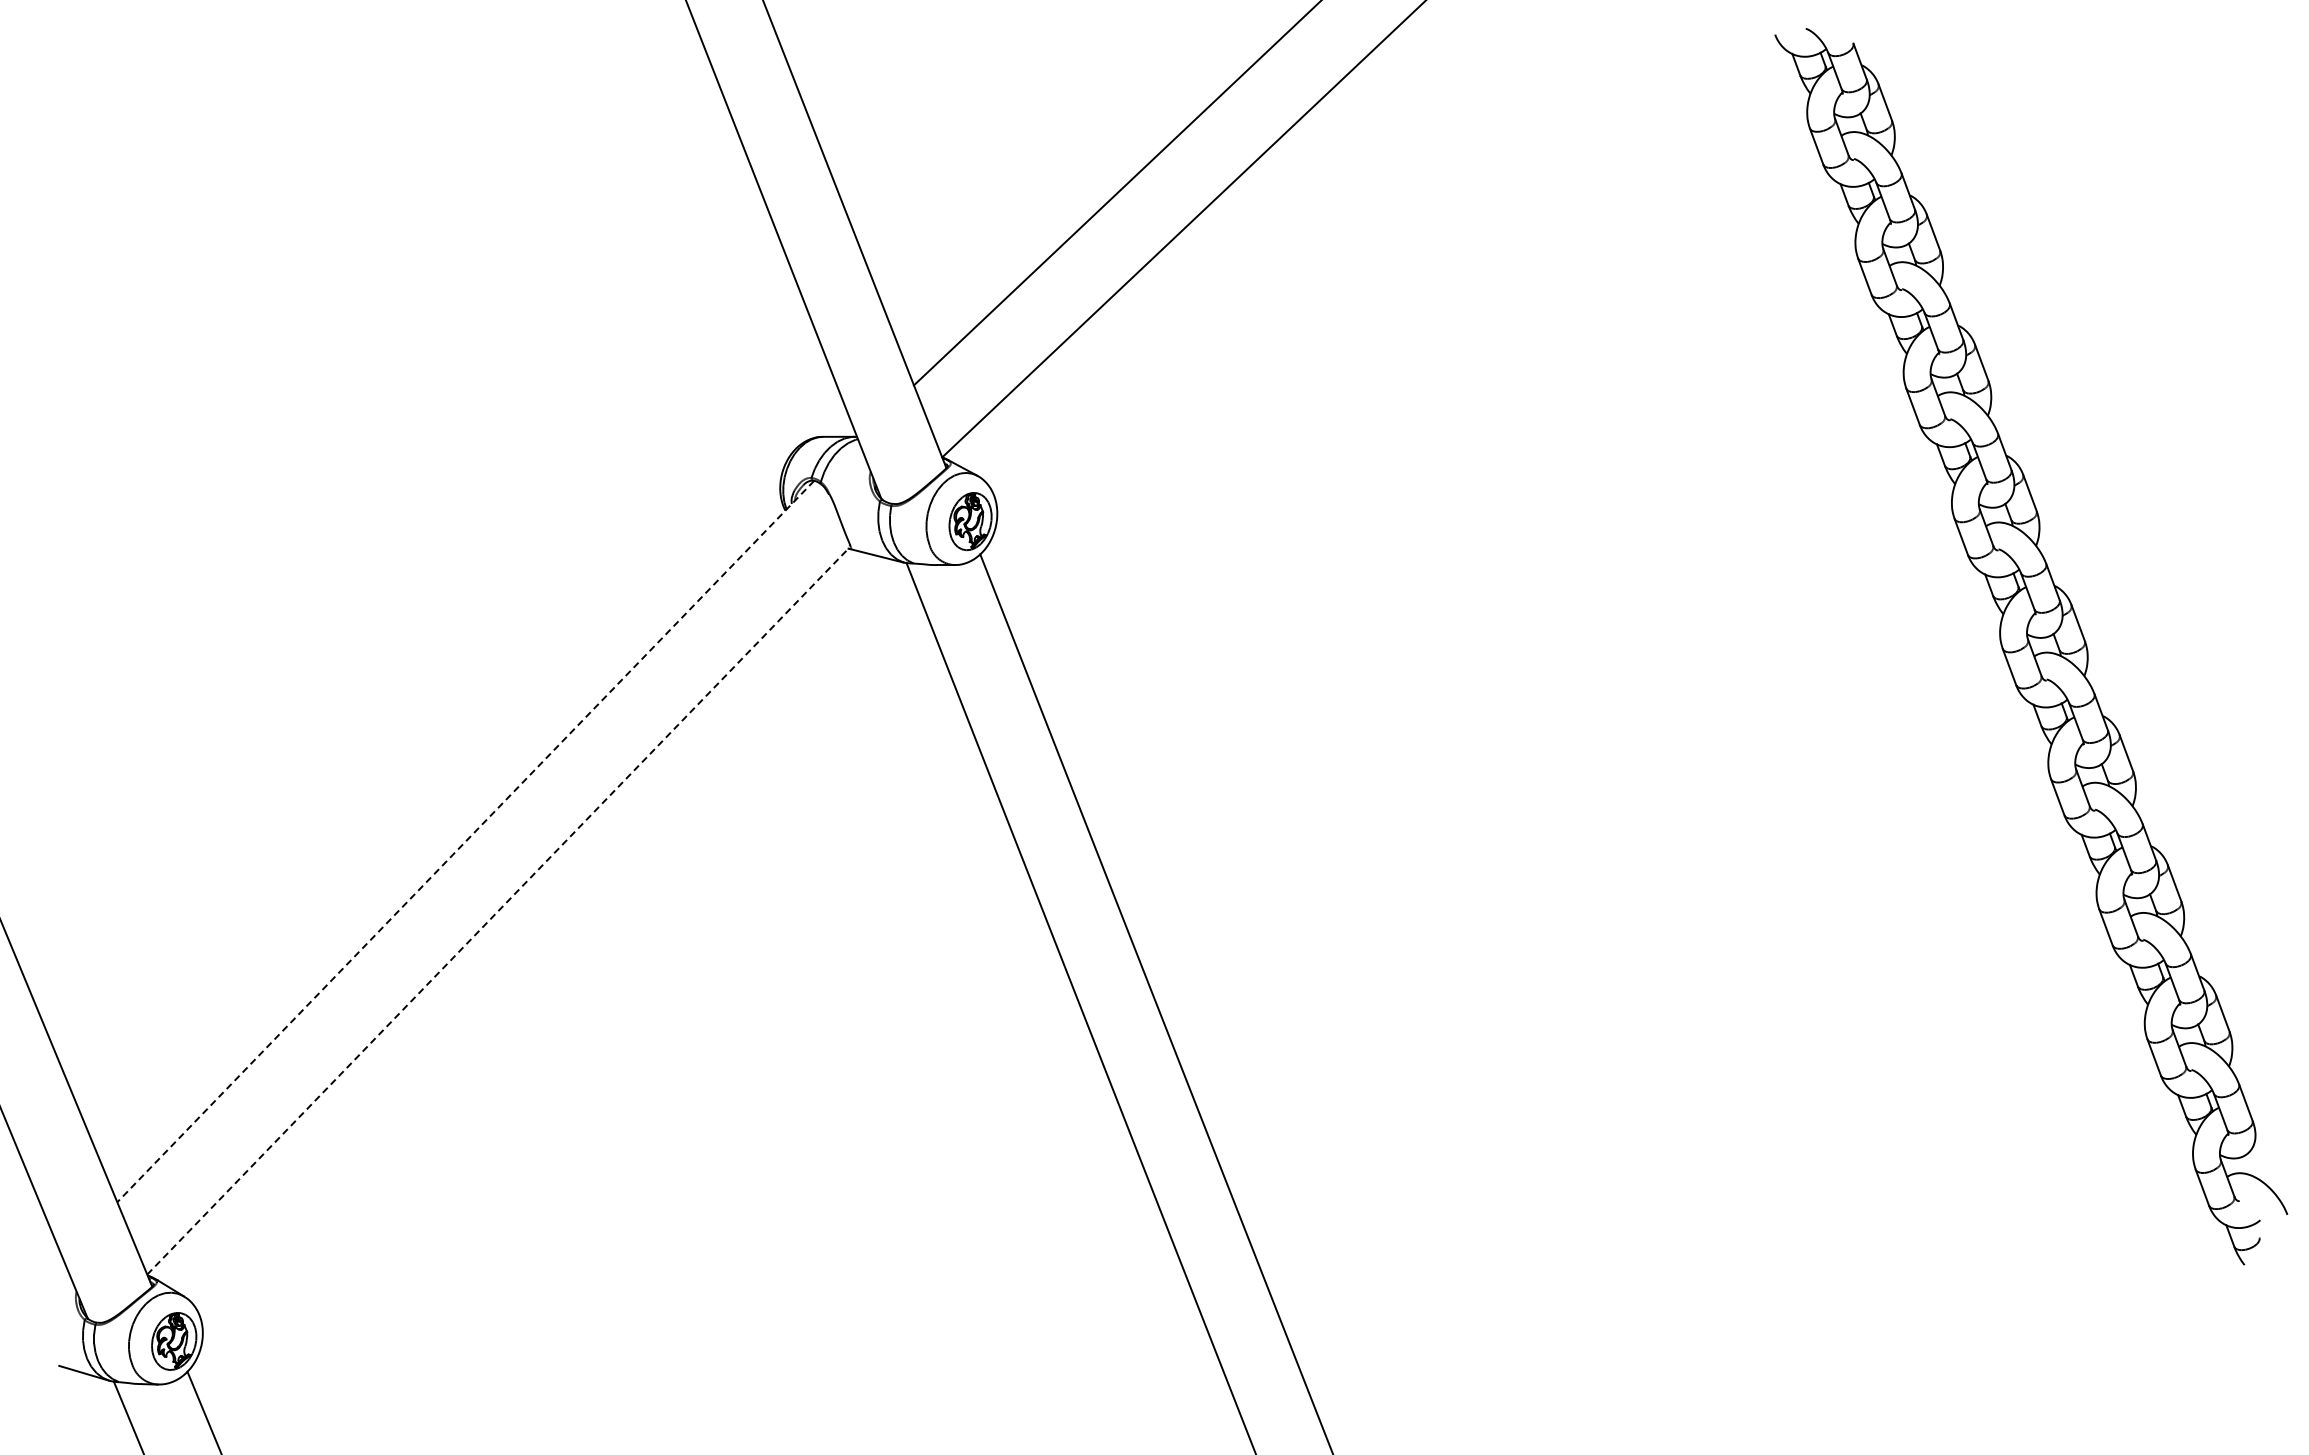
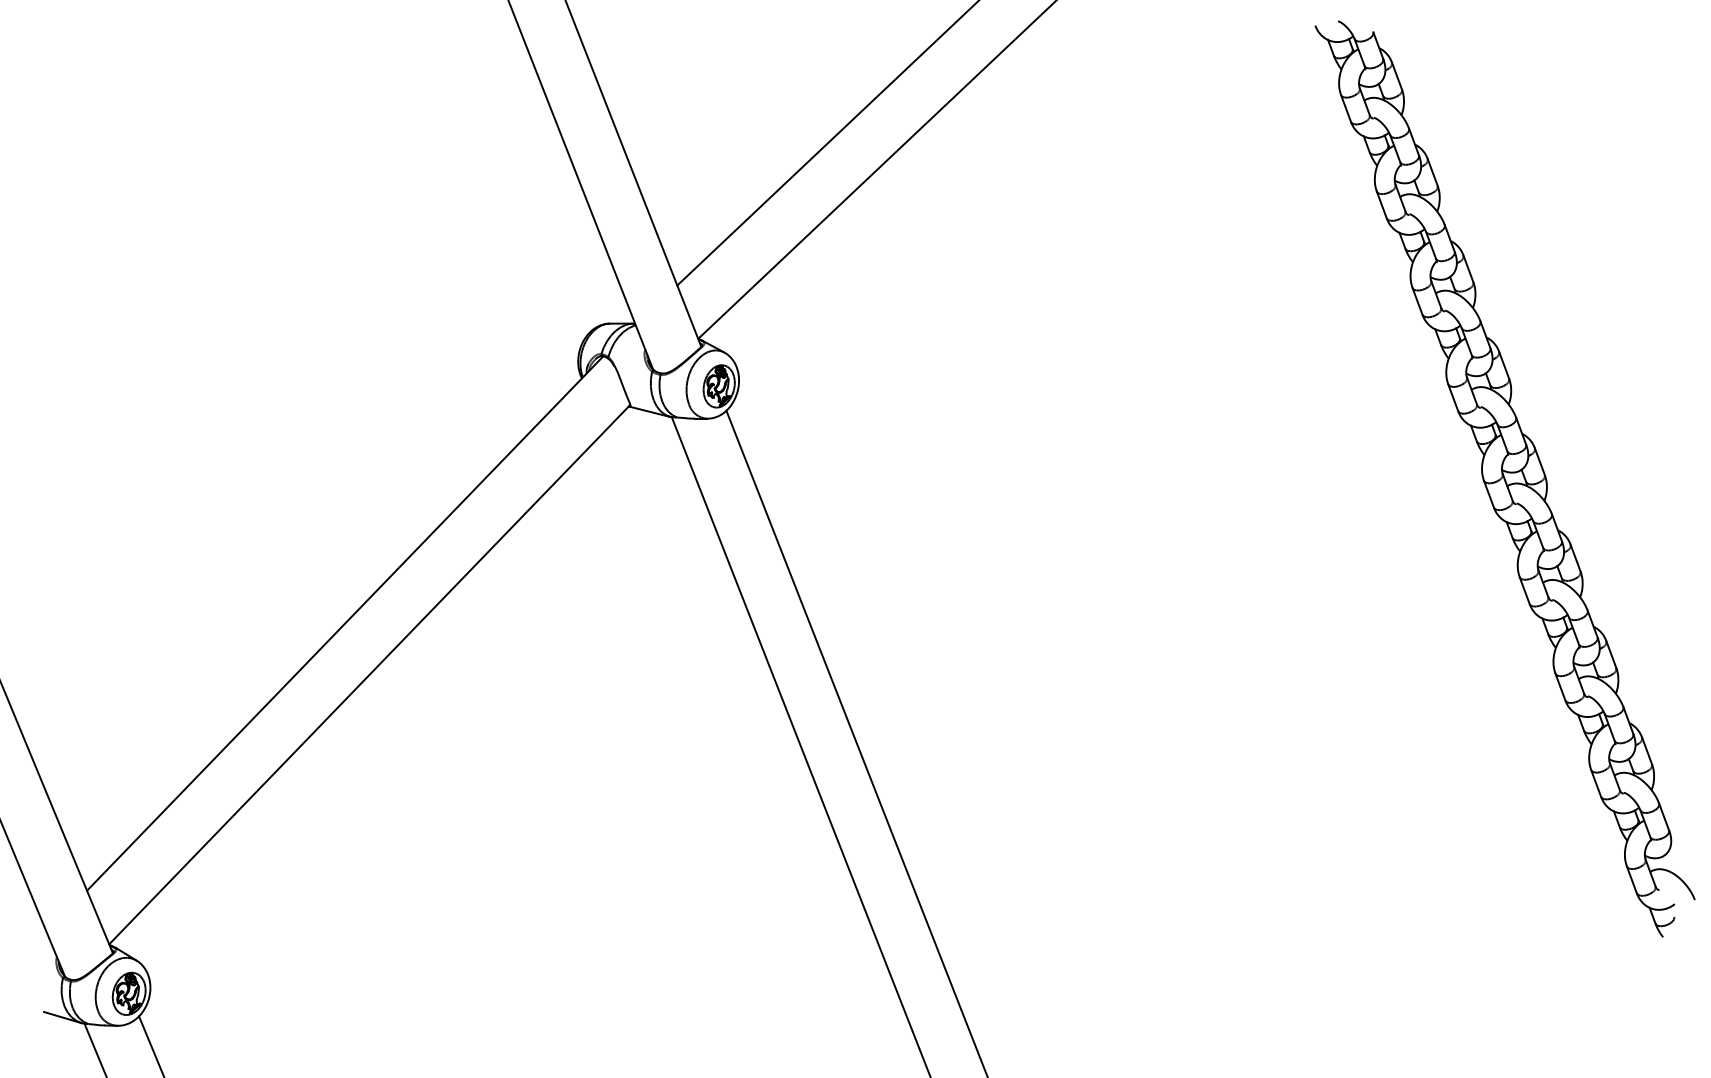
line: (465, 841) -> (345, 623), dashed -> solid
line: (498, 910) -> (369, 674), dashed -> solid

